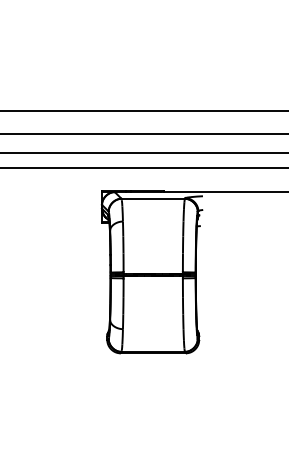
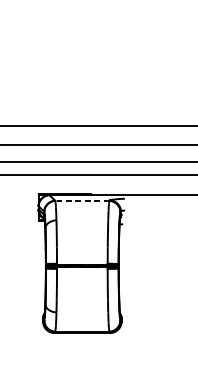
line: (153, 198) -> (82, 200), solid -> dashed

